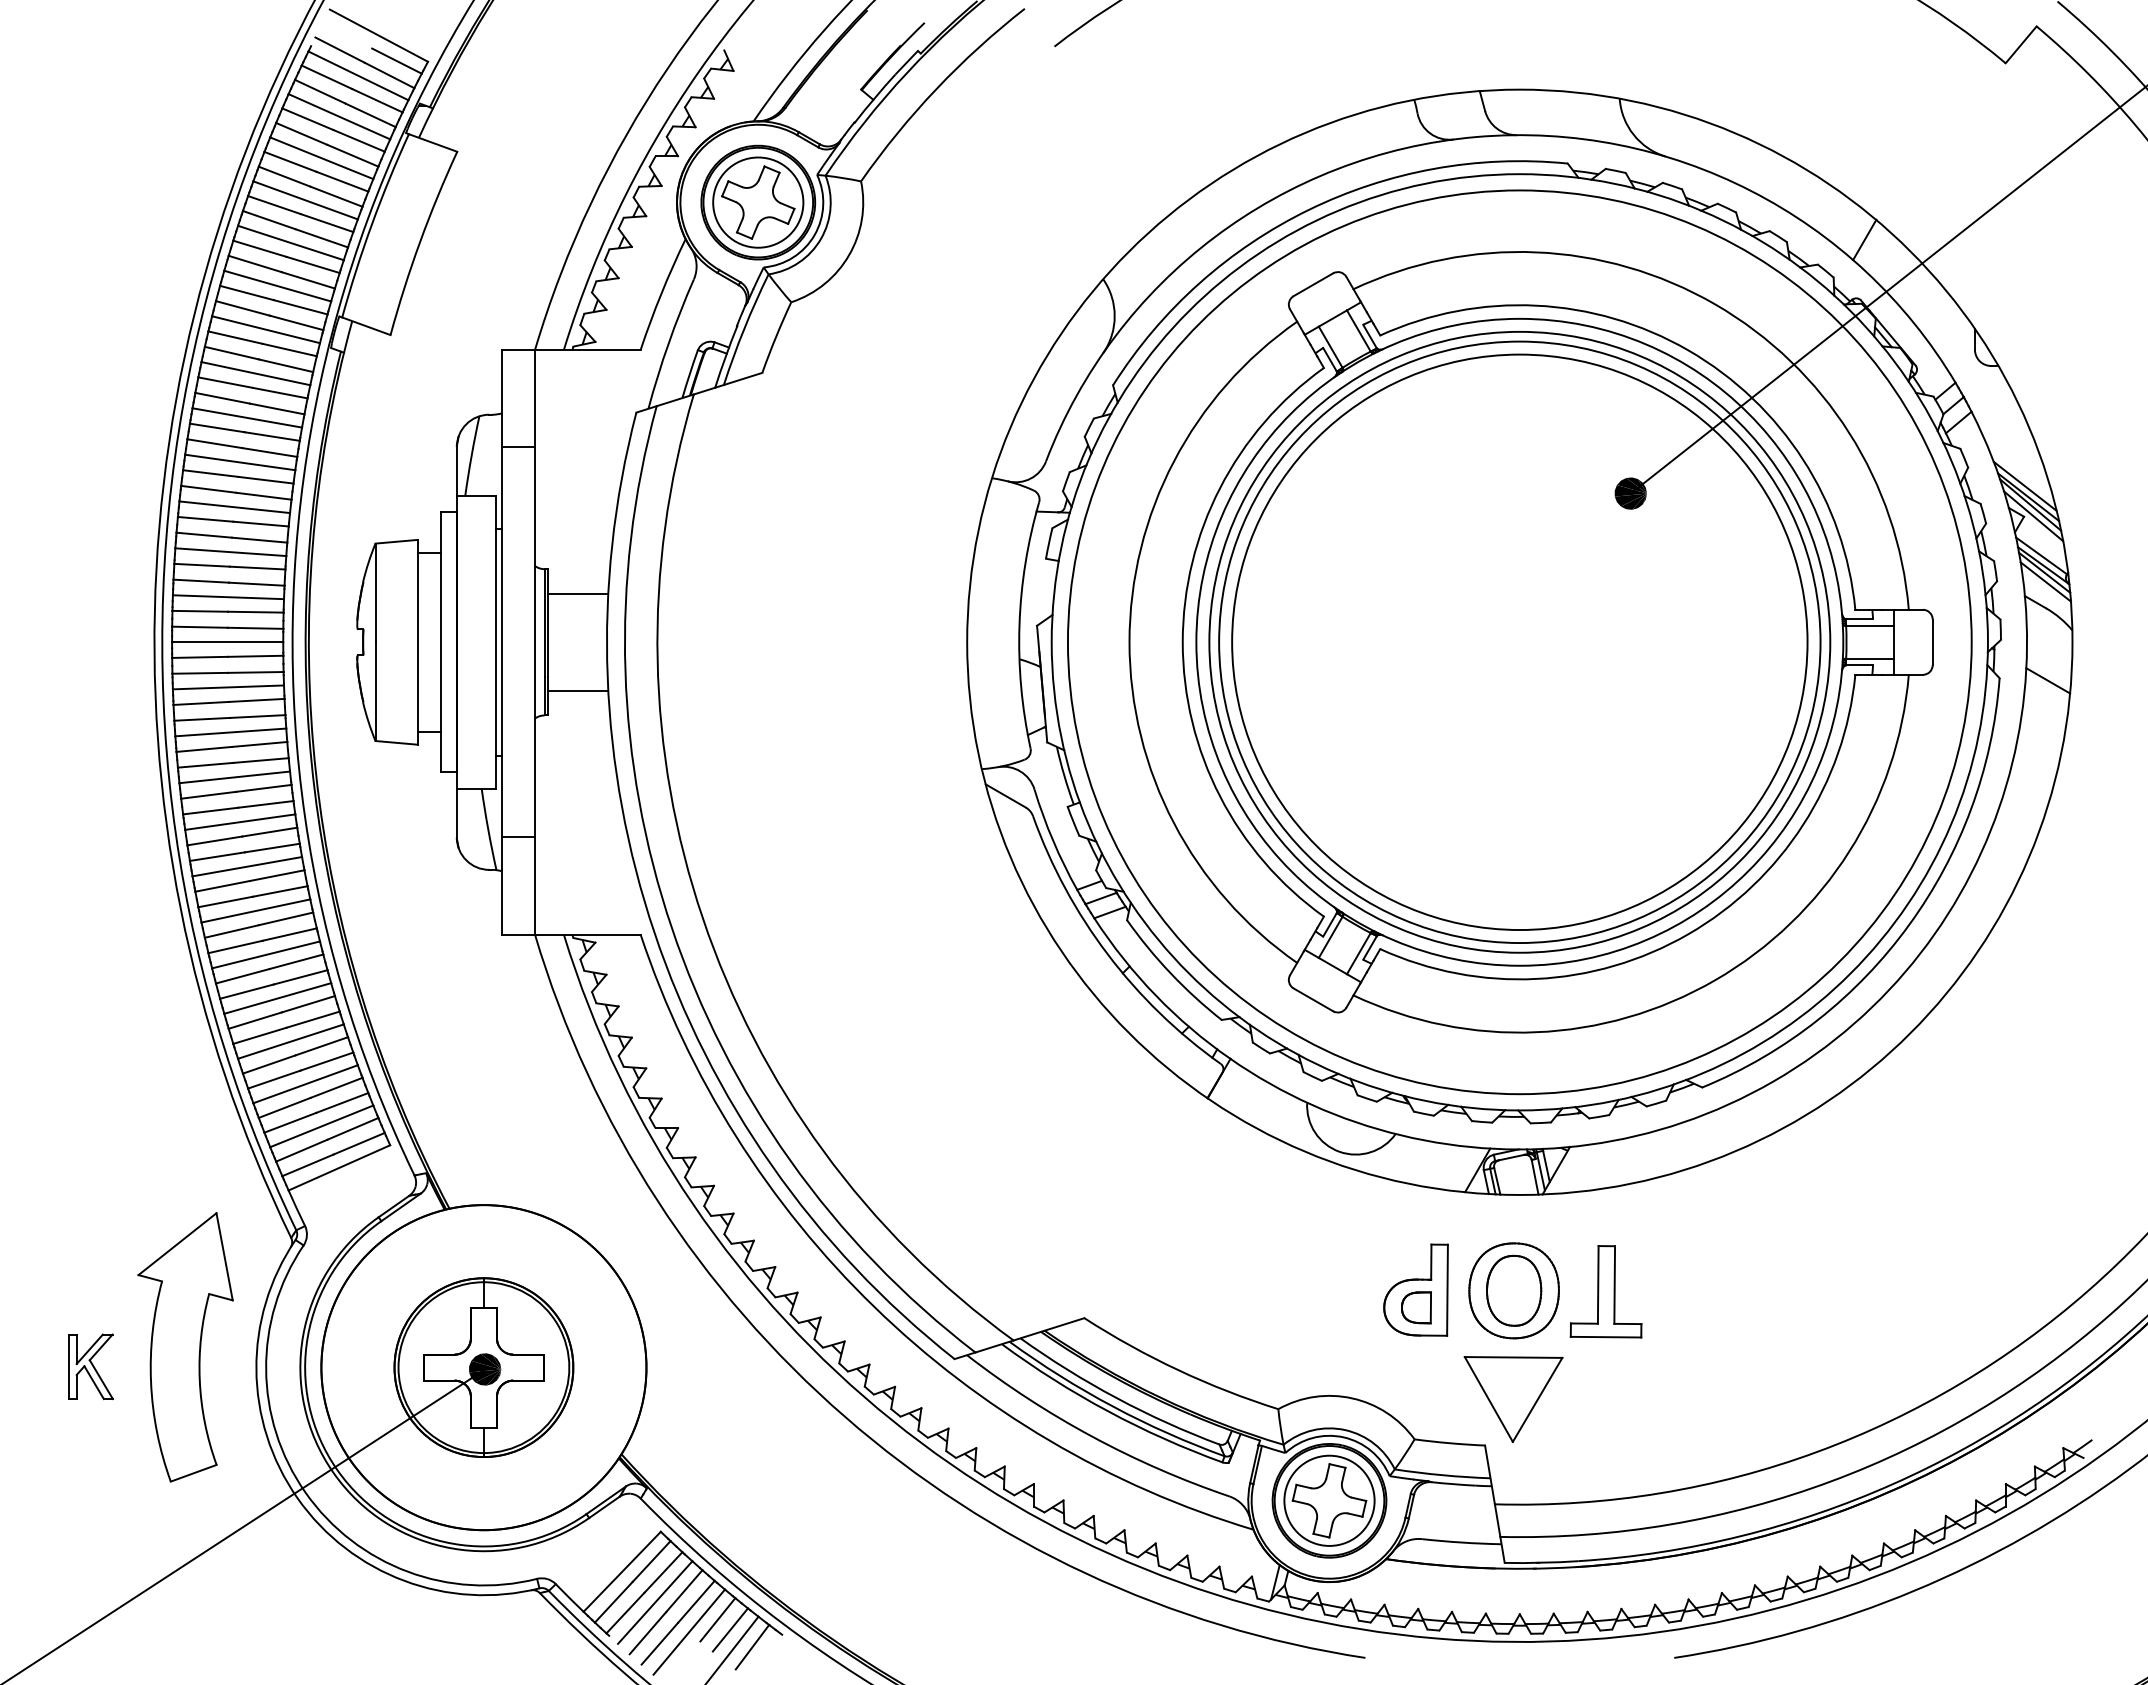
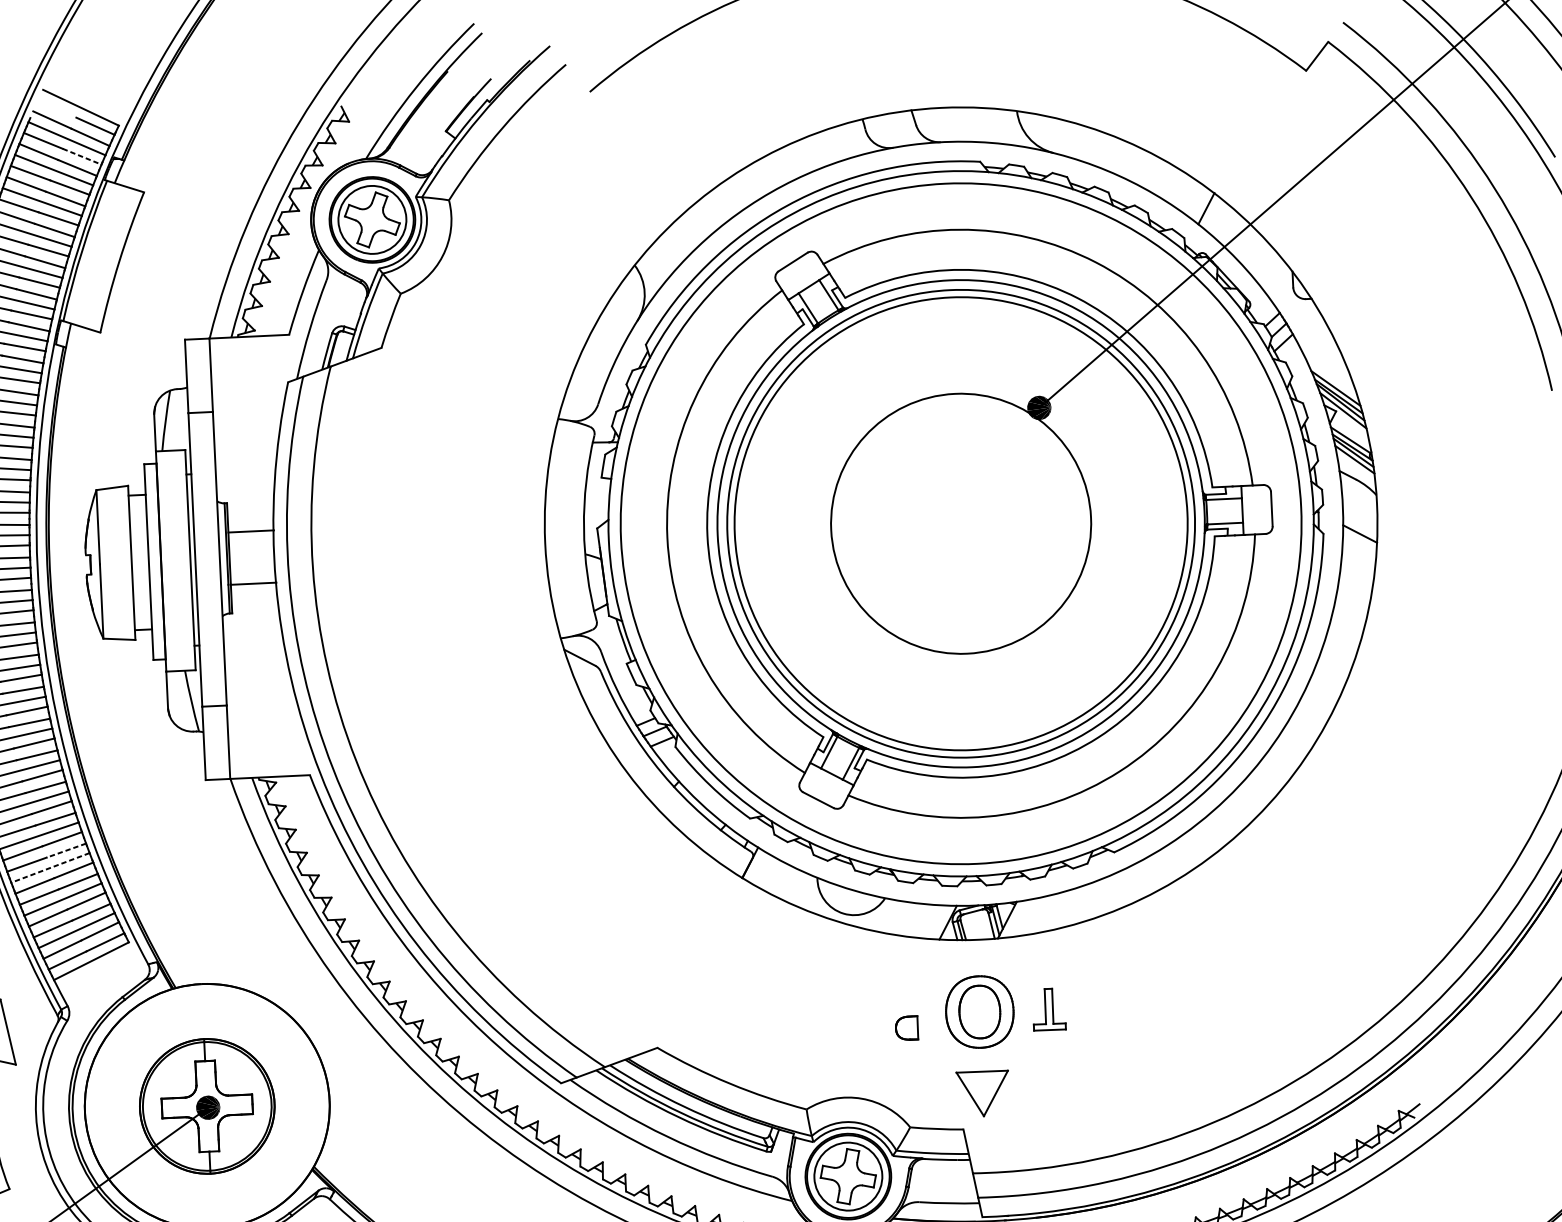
line: (377, 100) -> (82, 156), solid -> dashed
line: (577, 593) -> (253, 583), moved
circle: (1519, 642) -> (960, 523), size x0.6
line: (577, 691) -> (250, 531), moved
line: (313, 1019) -> (66, 850), solid -> dashed
line: (290, 1041) -> (50, 867), solid -> dashed
part: (1415, 1289) -> (905, 1014), removed
part: (1605, 1291) -> (1048, 1009), size x0.6
part: (1513, 1399) -> (983, 1093), size x0.7

